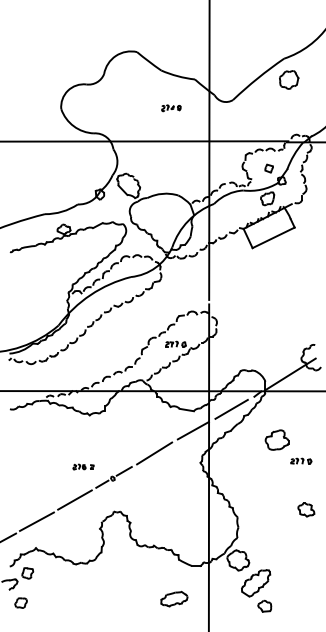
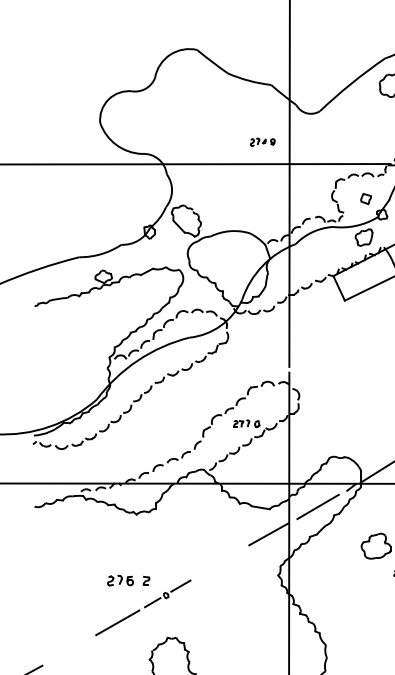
part: (171, 108) -> (262, 142), moved
line: (154, 453) -> (219, 563), removed
part: (83, 466) -> (128, 579), size x1.6
line: (36, 521) -> (68, 650), removed

